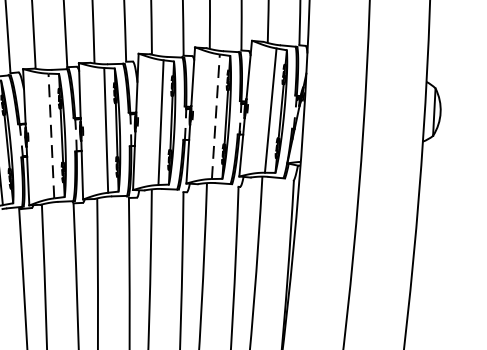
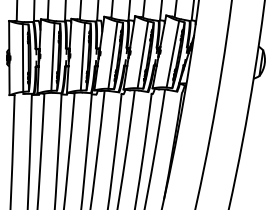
line: (215, 116) -> (142, 54), dashed -> solid
line: (50, 135) -> (52, 56), dashed -> solid

